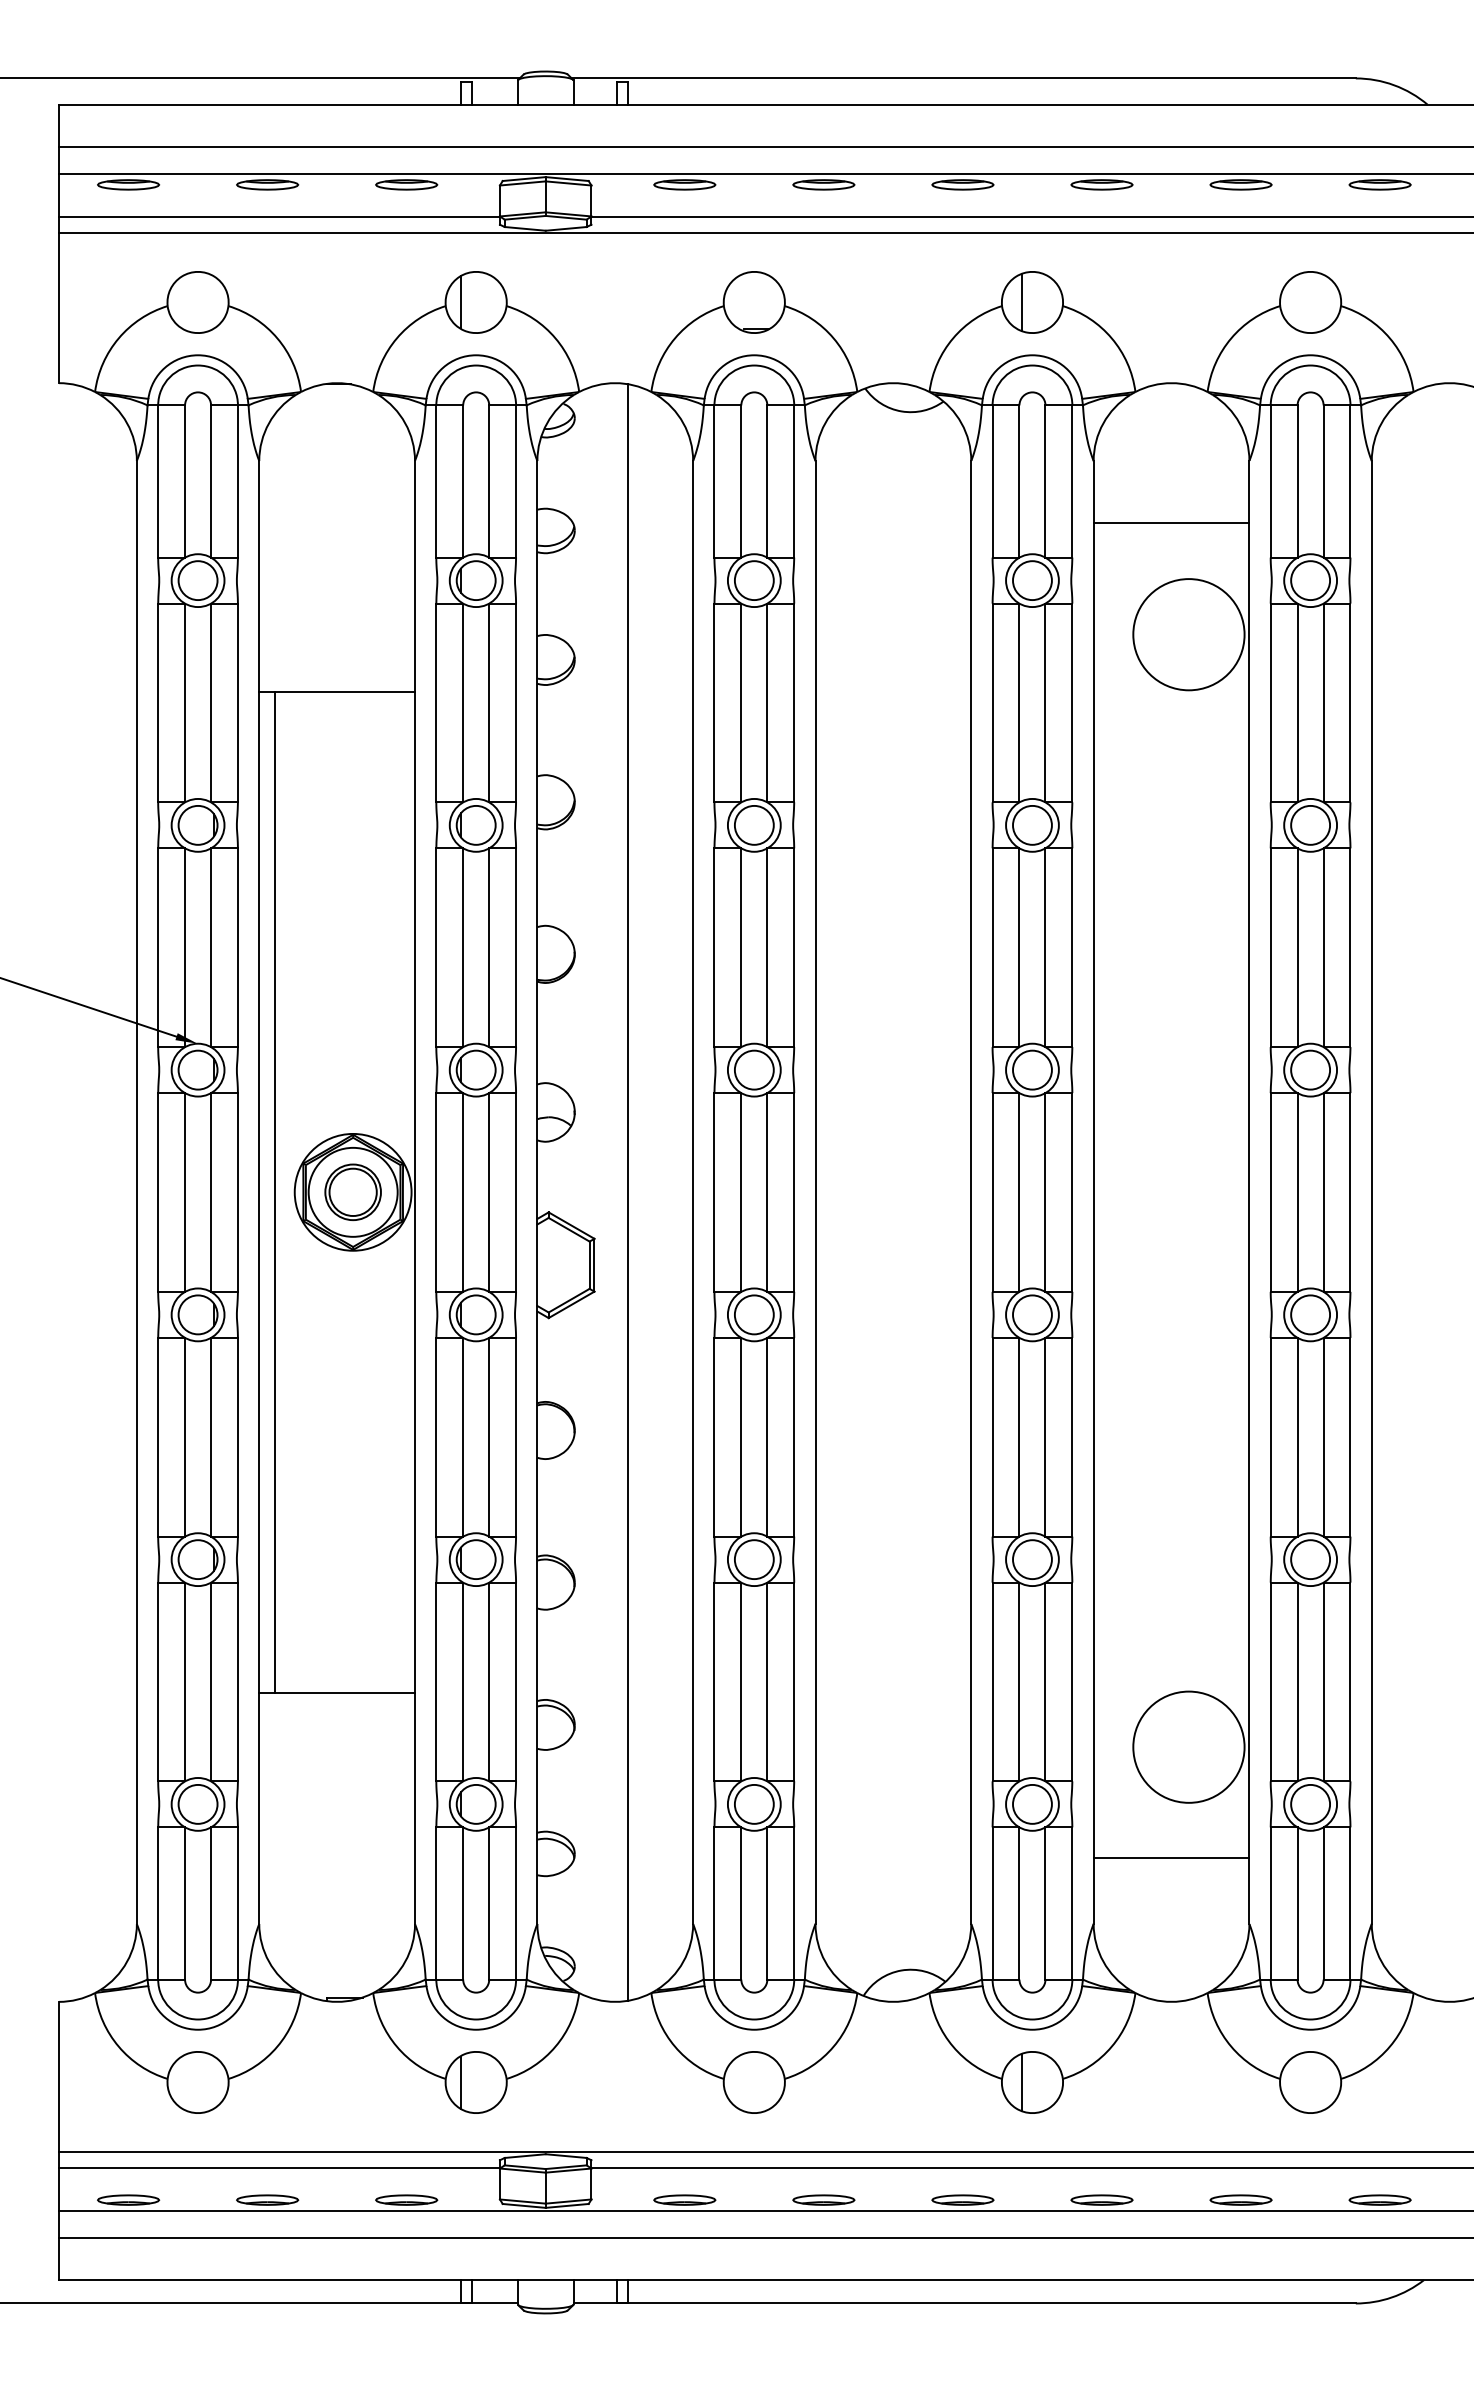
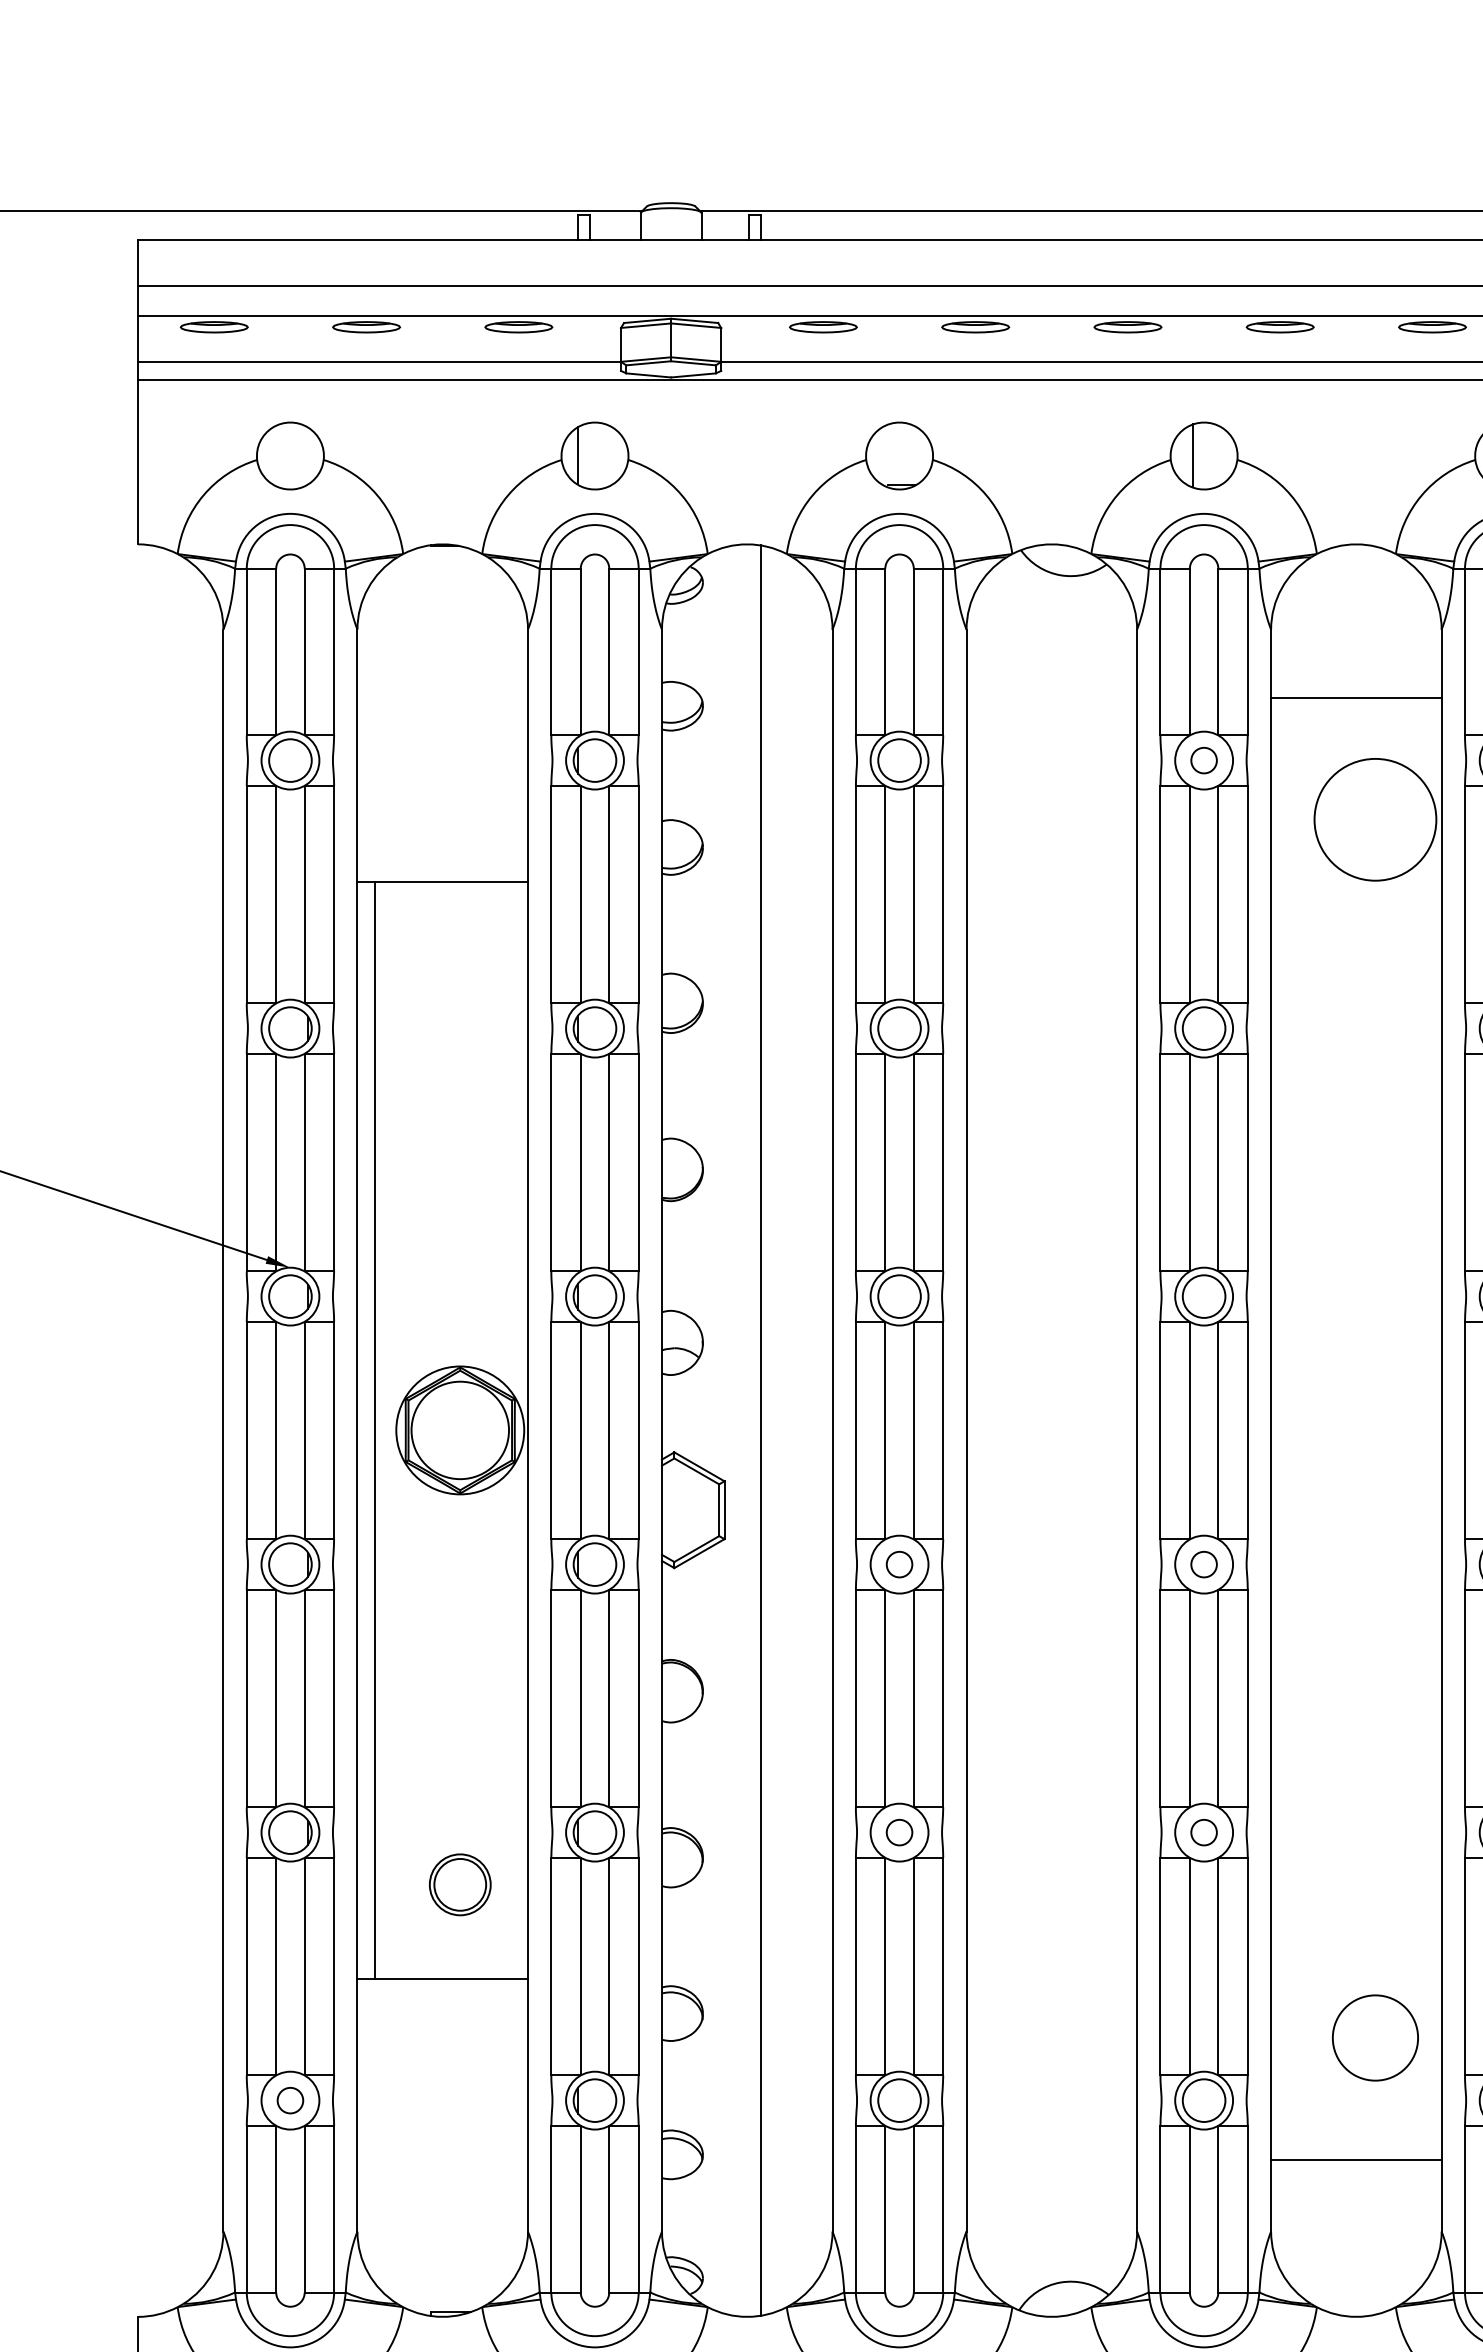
circle: (1032, 580) -> (1204, 760), size x0.6
part: (352, 1191) -> (459, 1883), moved
circle: (753, 1314) -> (898, 1564), size x0.6
circle: (1032, 1314) -> (1204, 1564), size x0.6
circle: (753, 1559) -> (898, 1832), size x0.6
circle: (1032, 1559) -> (1204, 1832), size x0.6
circle: (1188, 1746) -> (1374, 2037), size x0.7
circle: (197, 1803) -> (289, 2099), size x0.6

